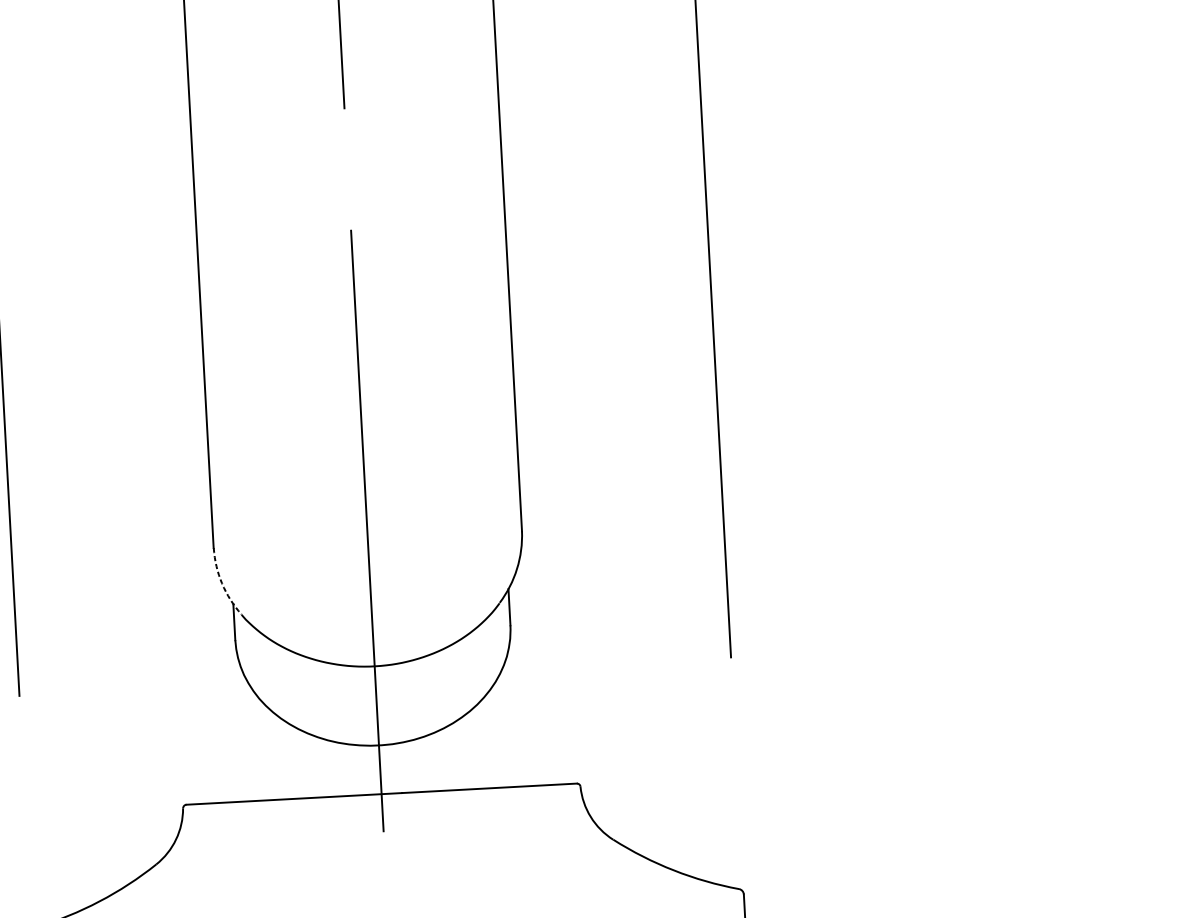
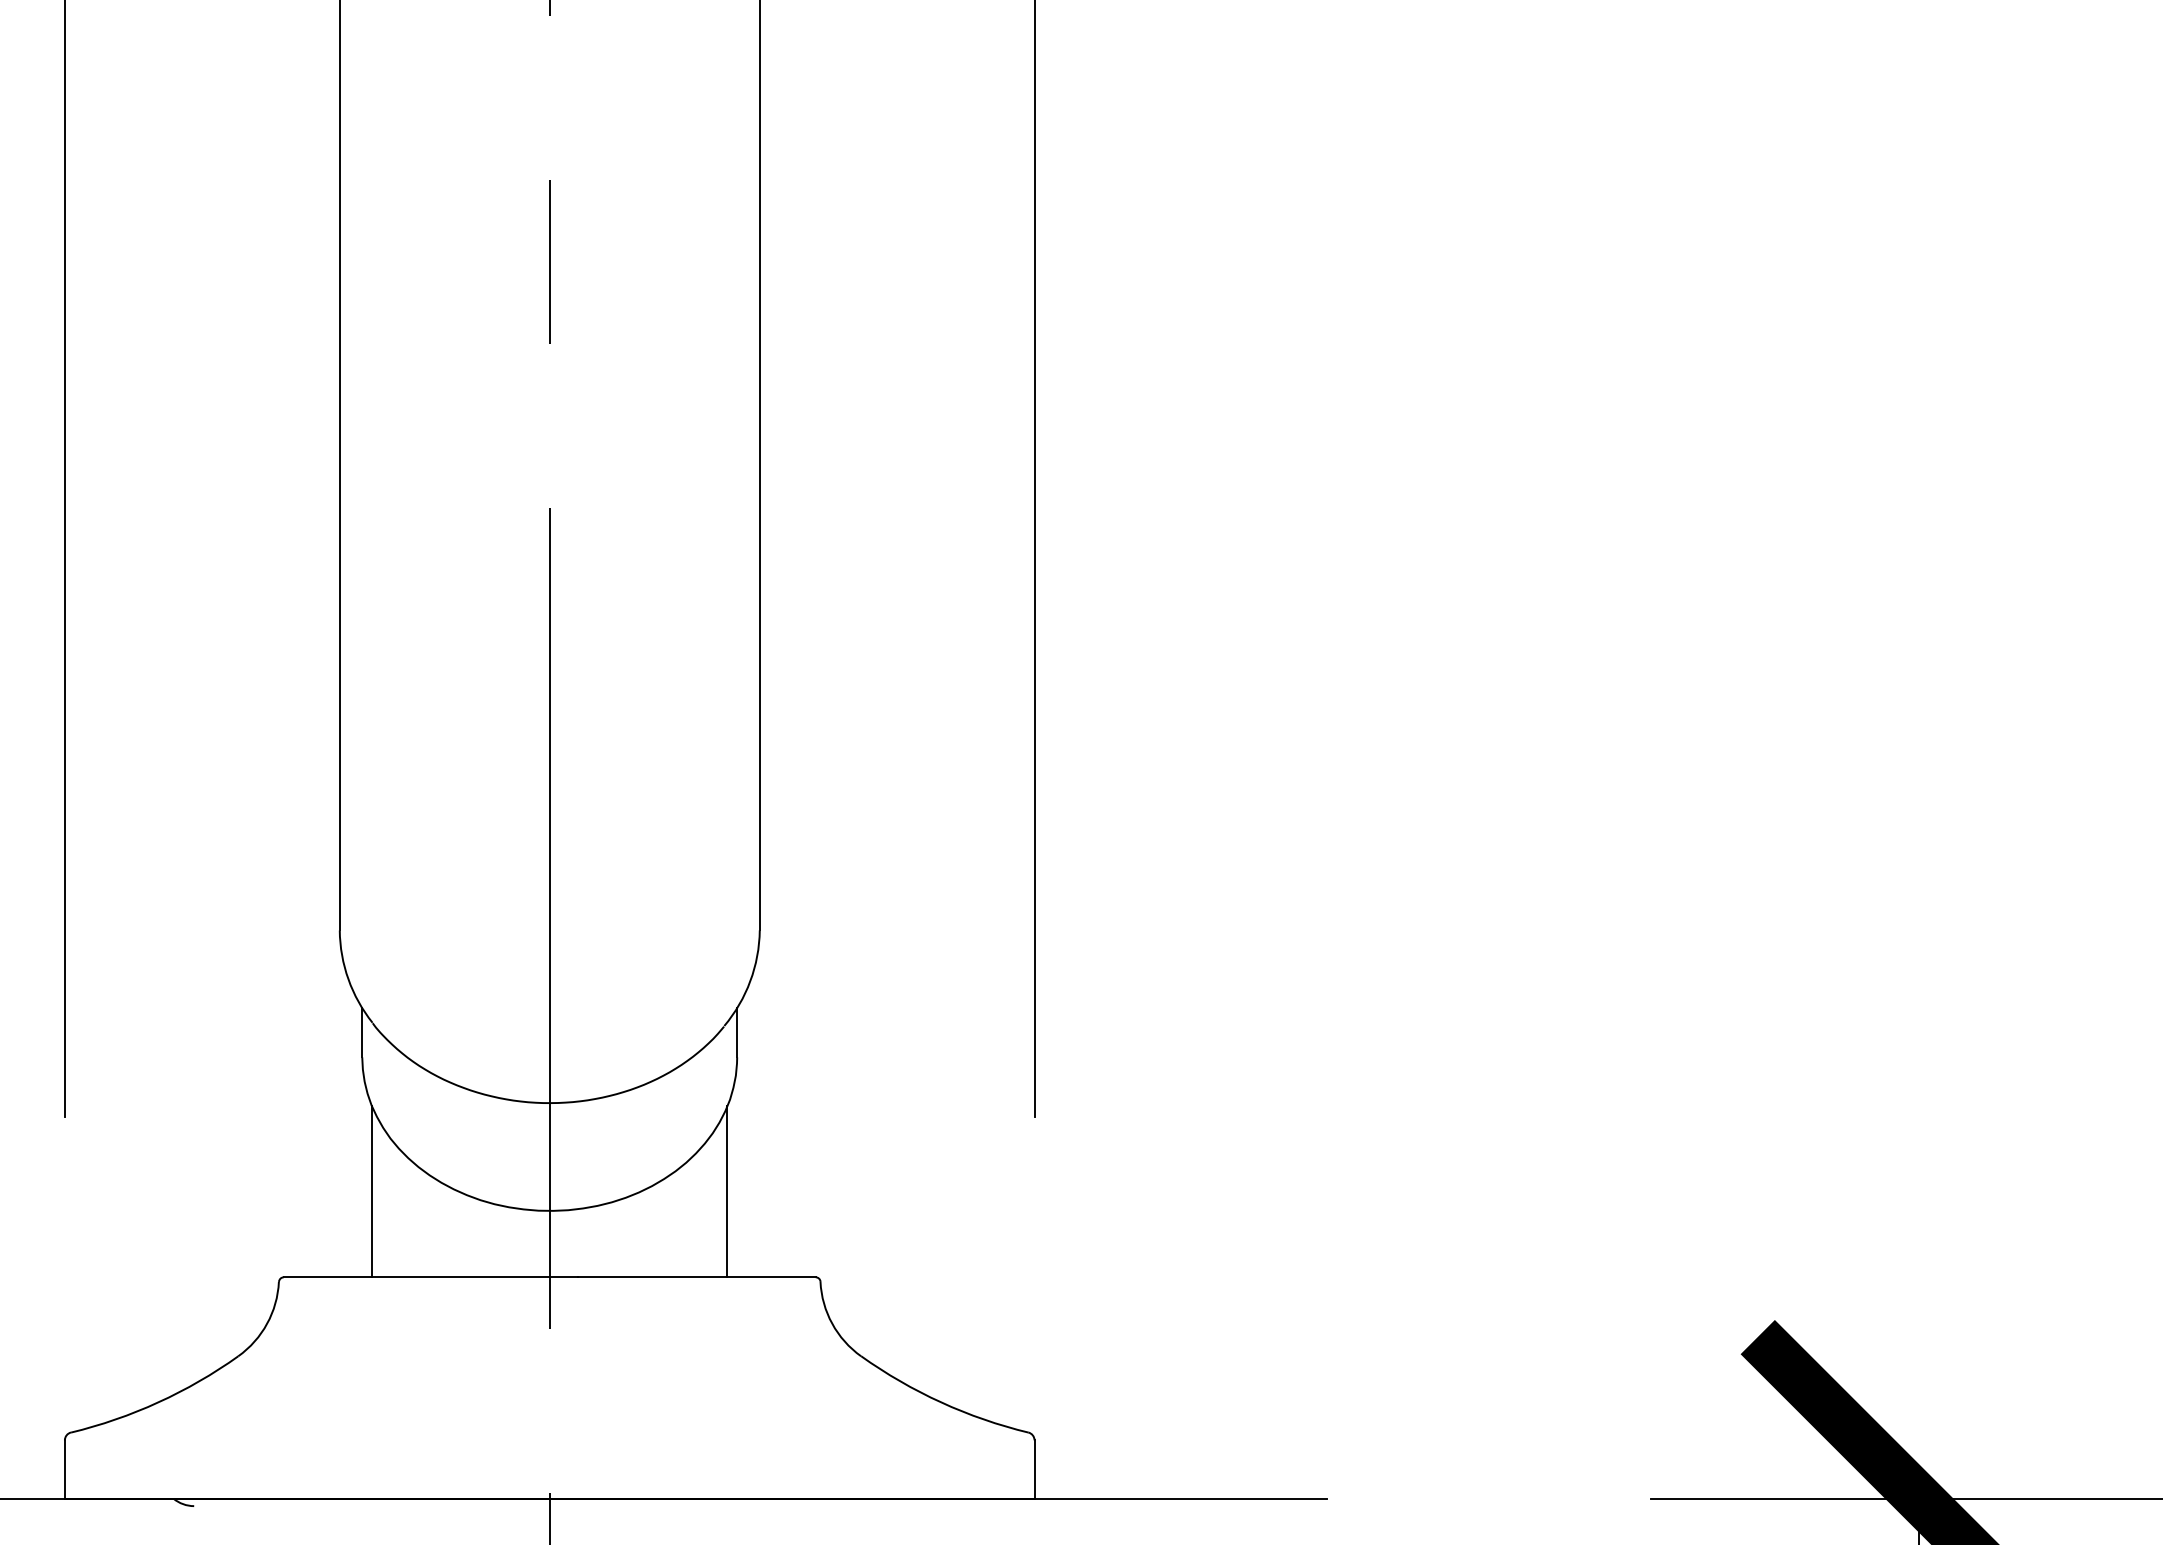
arc: (222, 583) -> (348, 979), dashed -> solid
line: (508, 724) -> (727, 1191), added
line: (247, 738) -> (371, 1191), added

